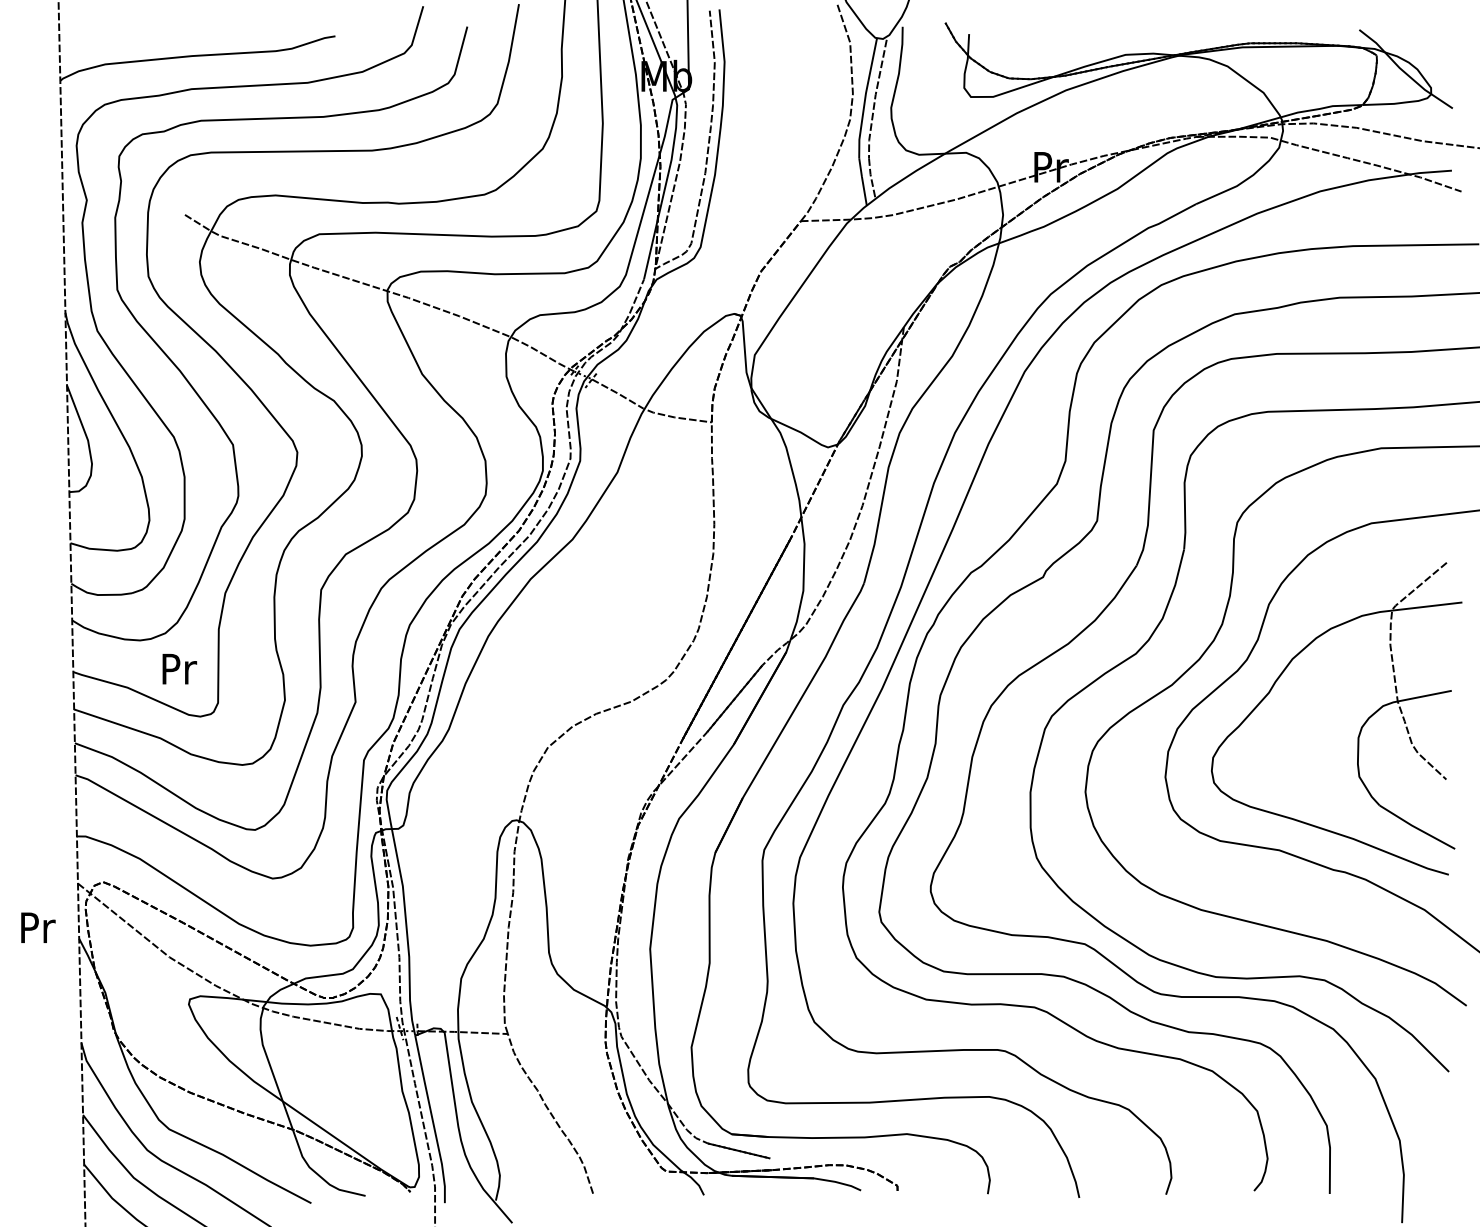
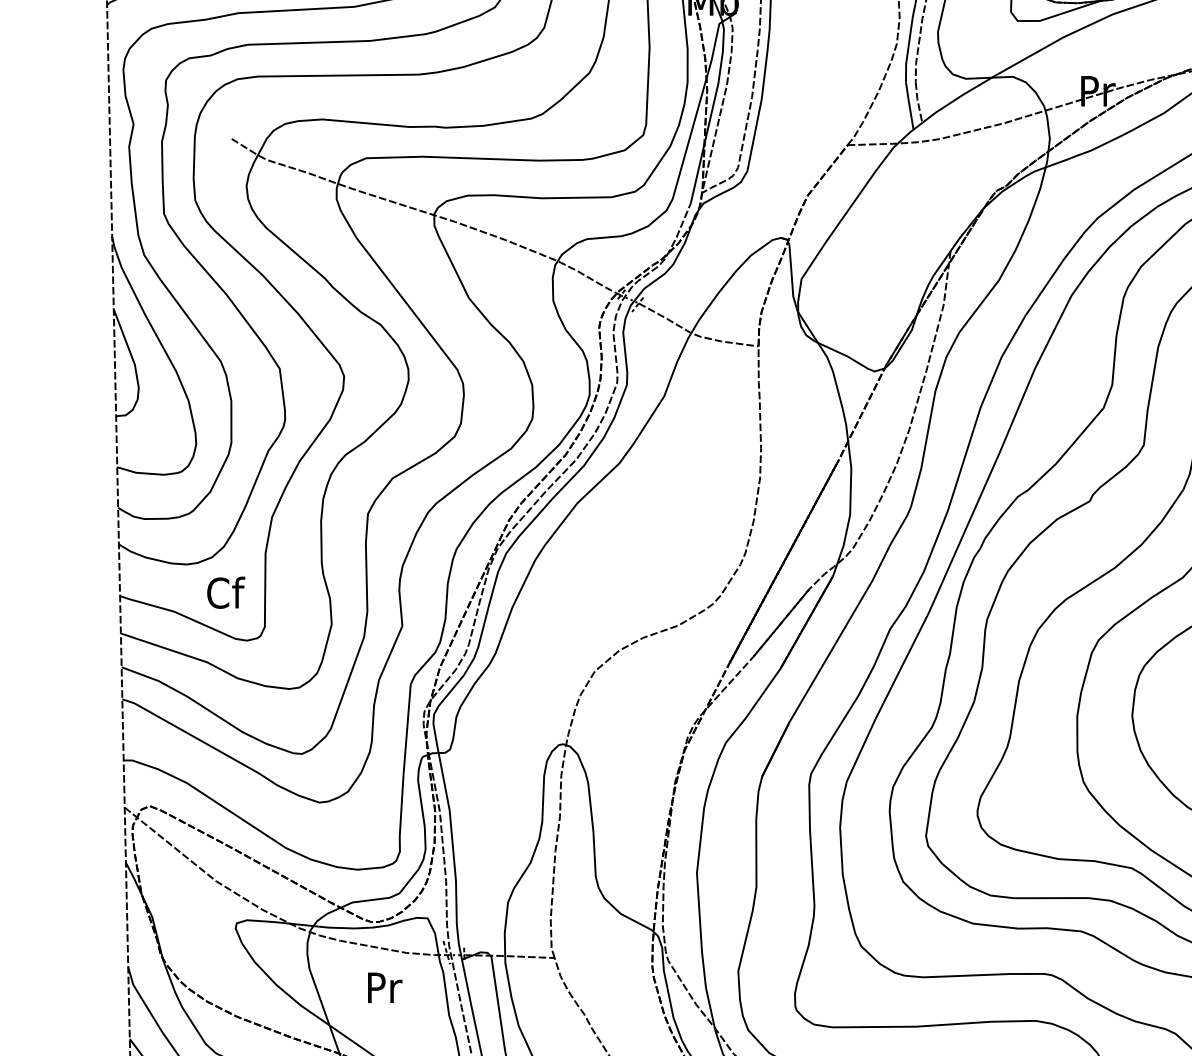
text: (179, 668) -> (226, 592), Pr -> Cf
text: (38, 927) -> (385, 987), moved

